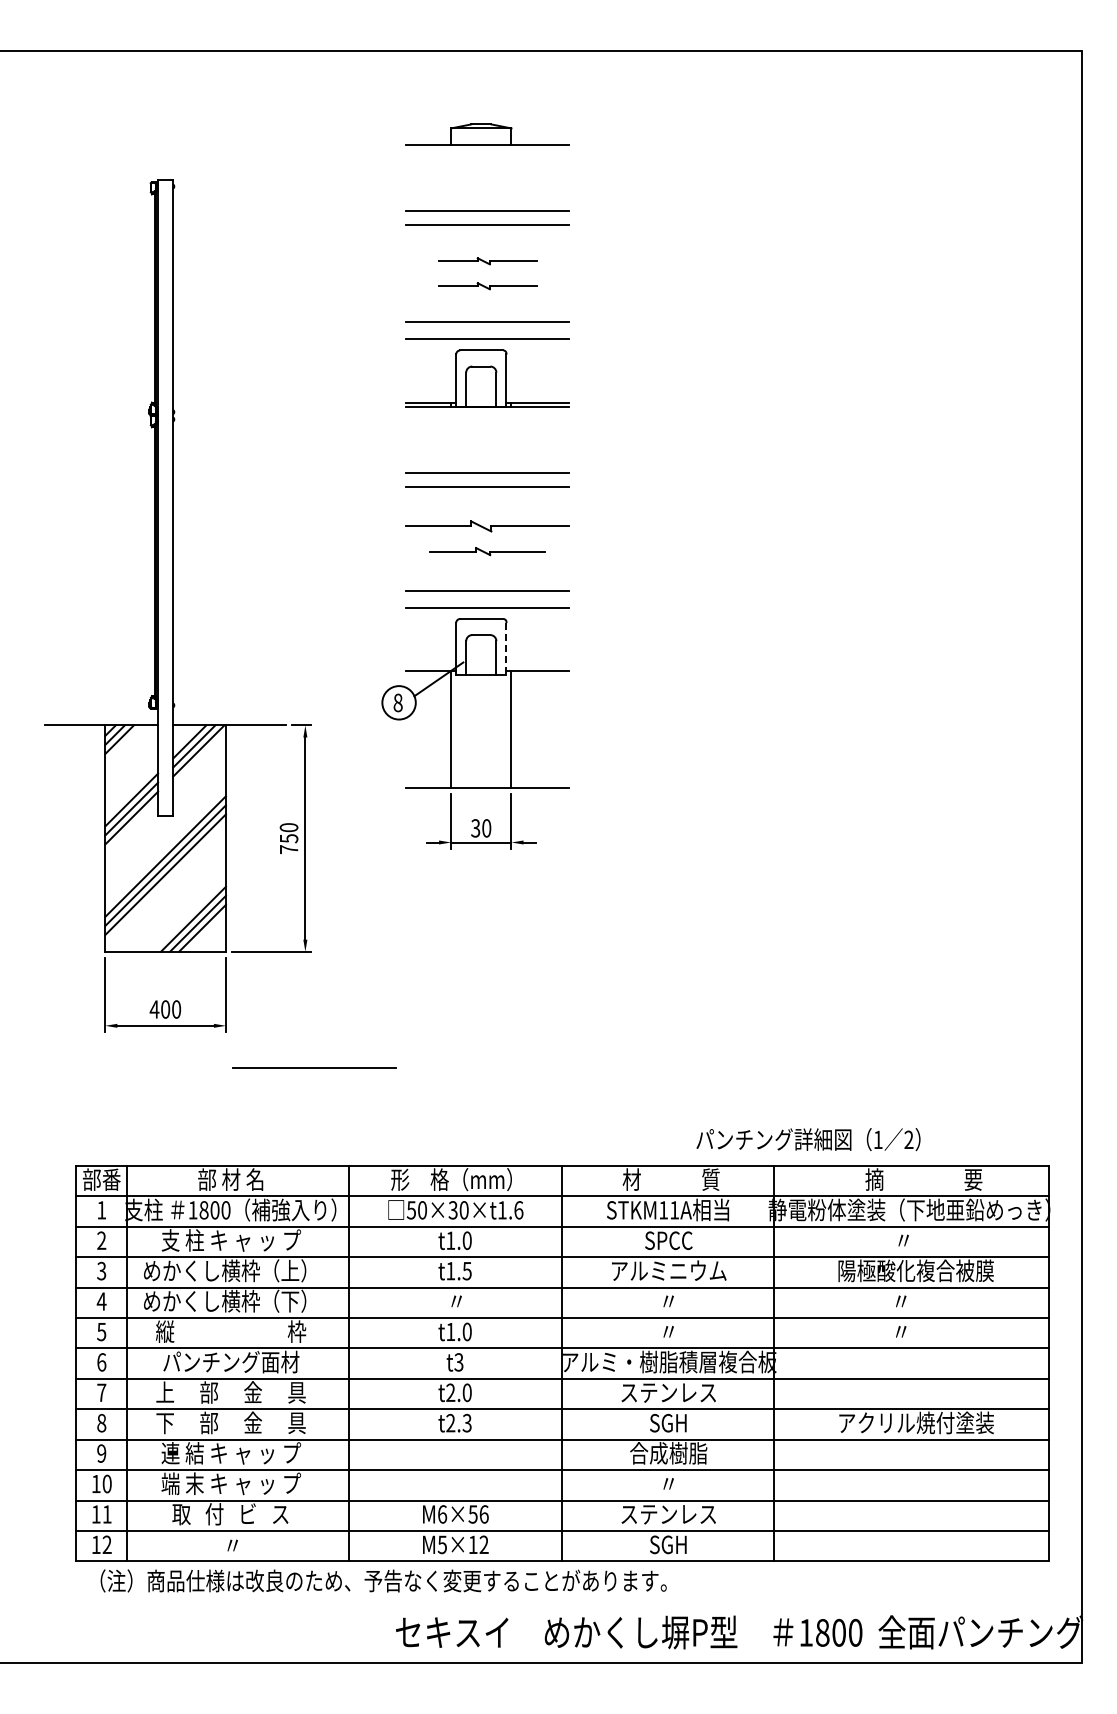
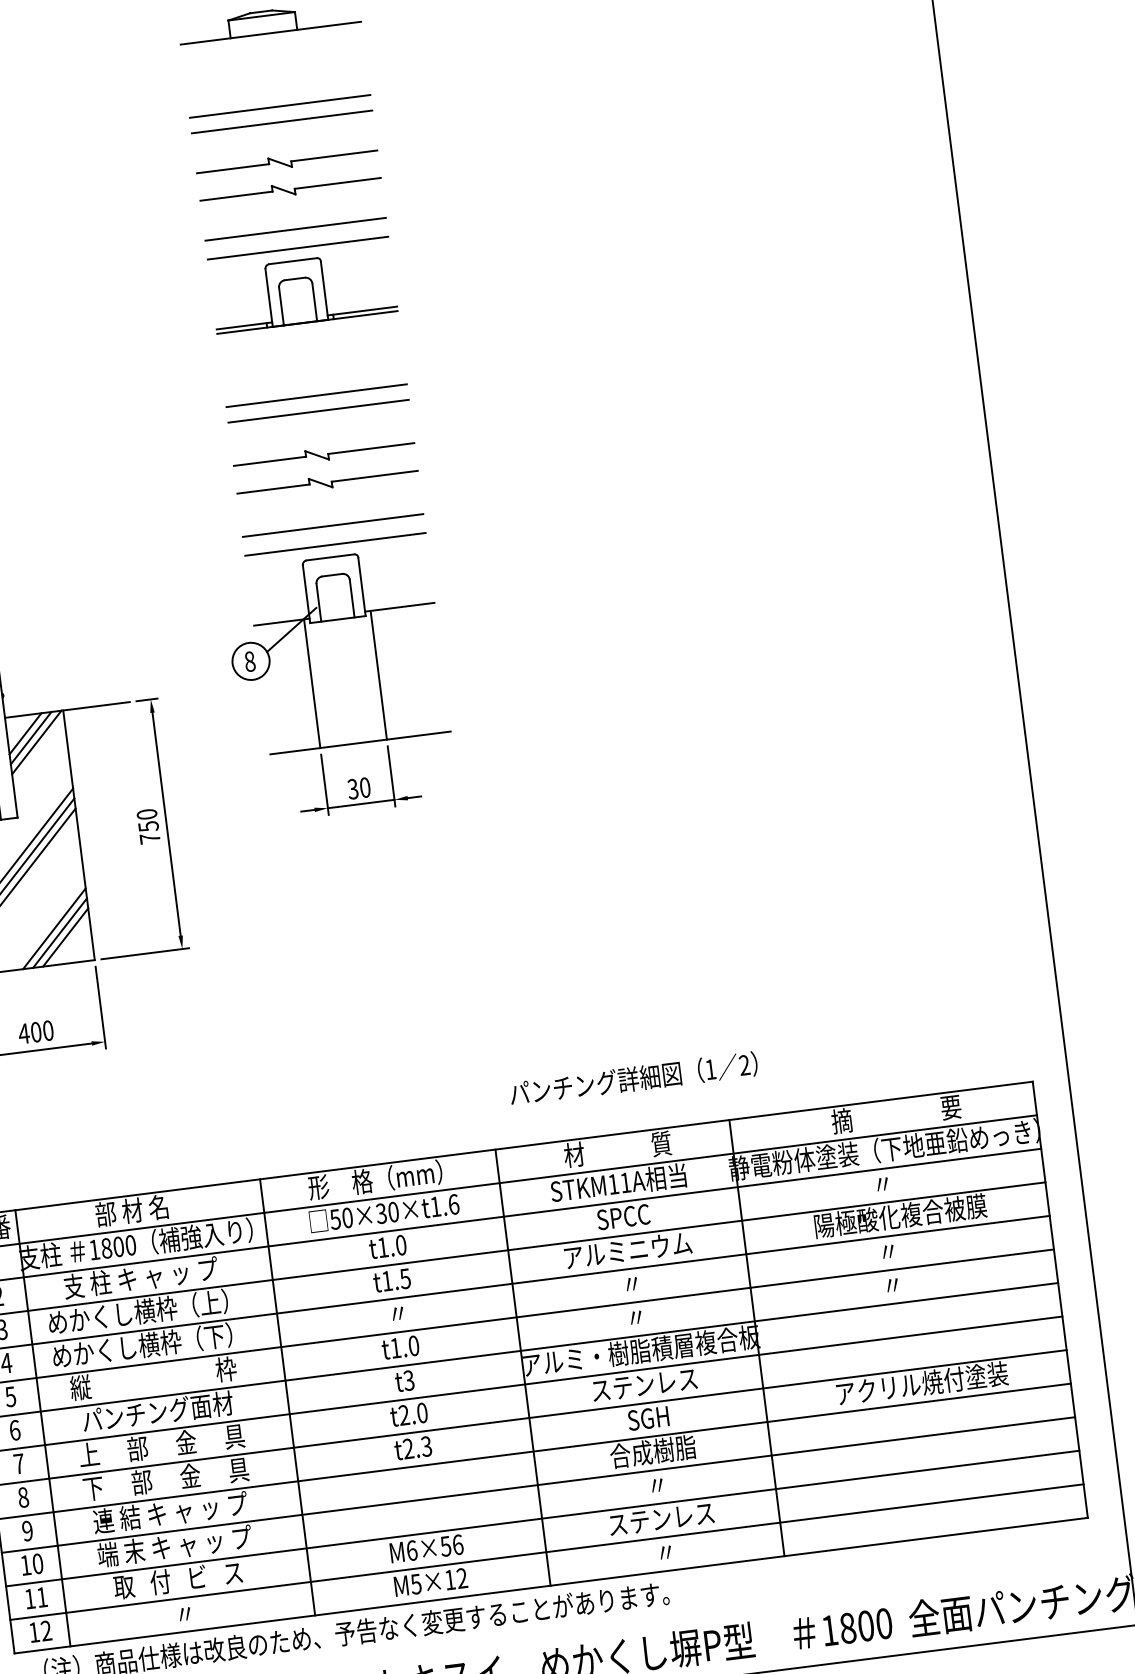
part: (487, 261) -> (287, 162), size x1.67
part: (487, 286) -> (290, 189), size x1.67
part: (487, 551) -> (327, 482), size x1.43
line: (506, 649) -> (362, 587), dashed -> solid
line: (314, 1067) -> (208, 1075), removed
text: (808, 1139) -> (633, 1078), moved
text: (668, 1544) -> (665, 1552), SGH -> 〃

